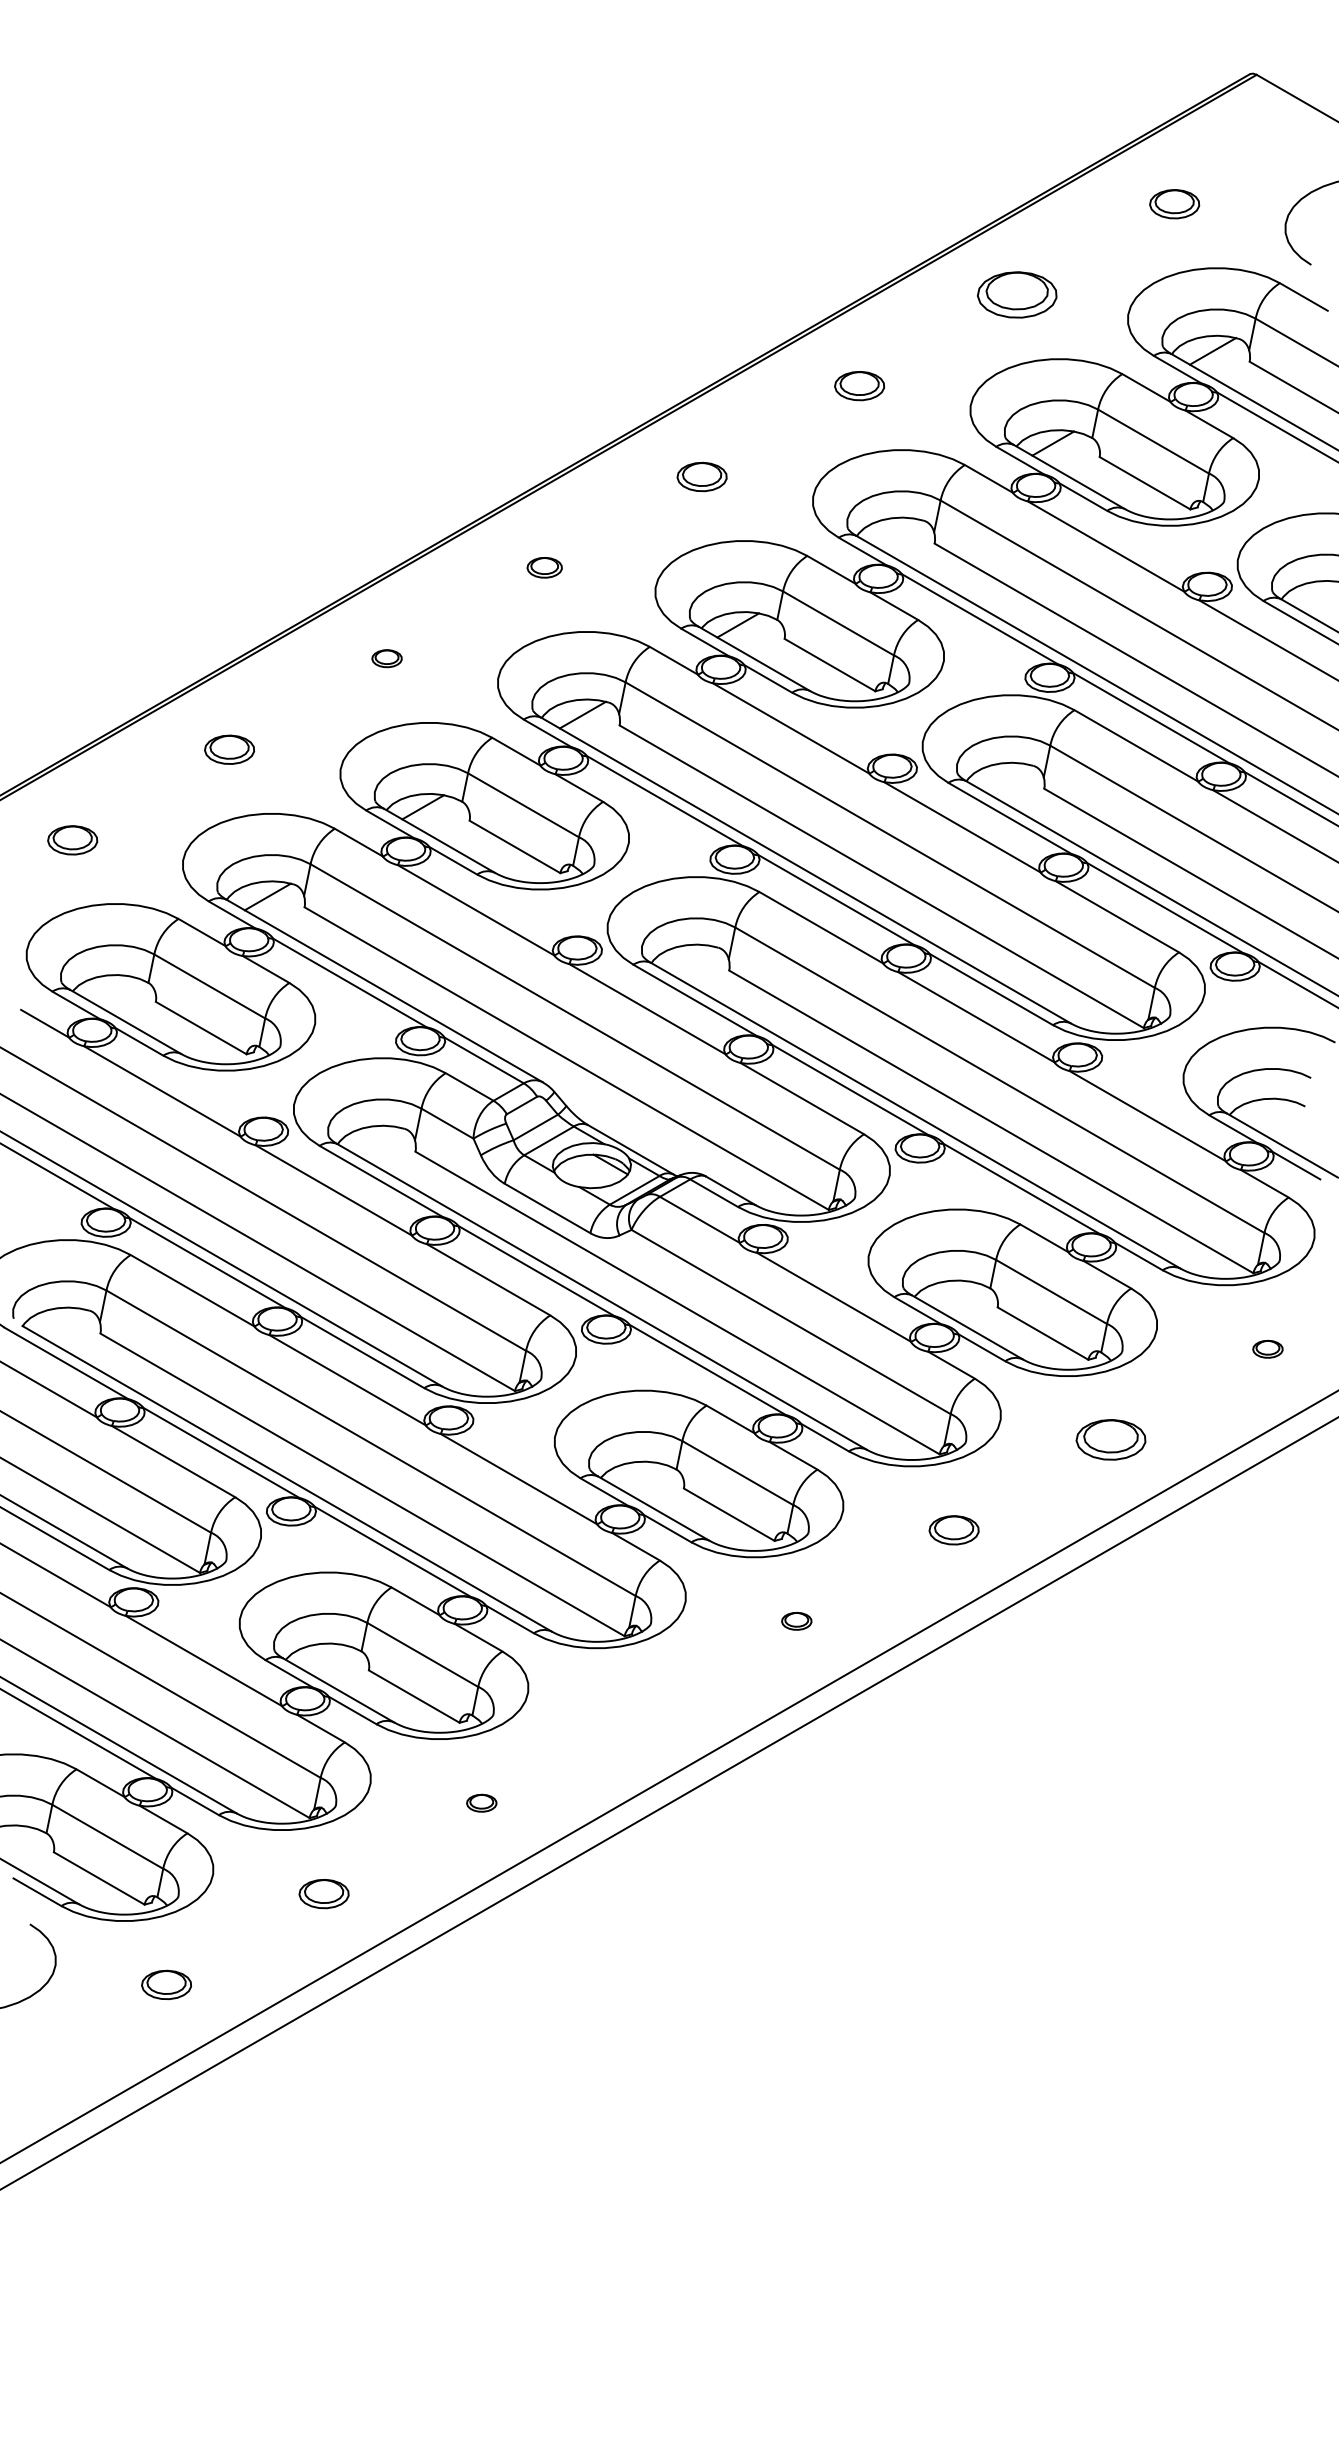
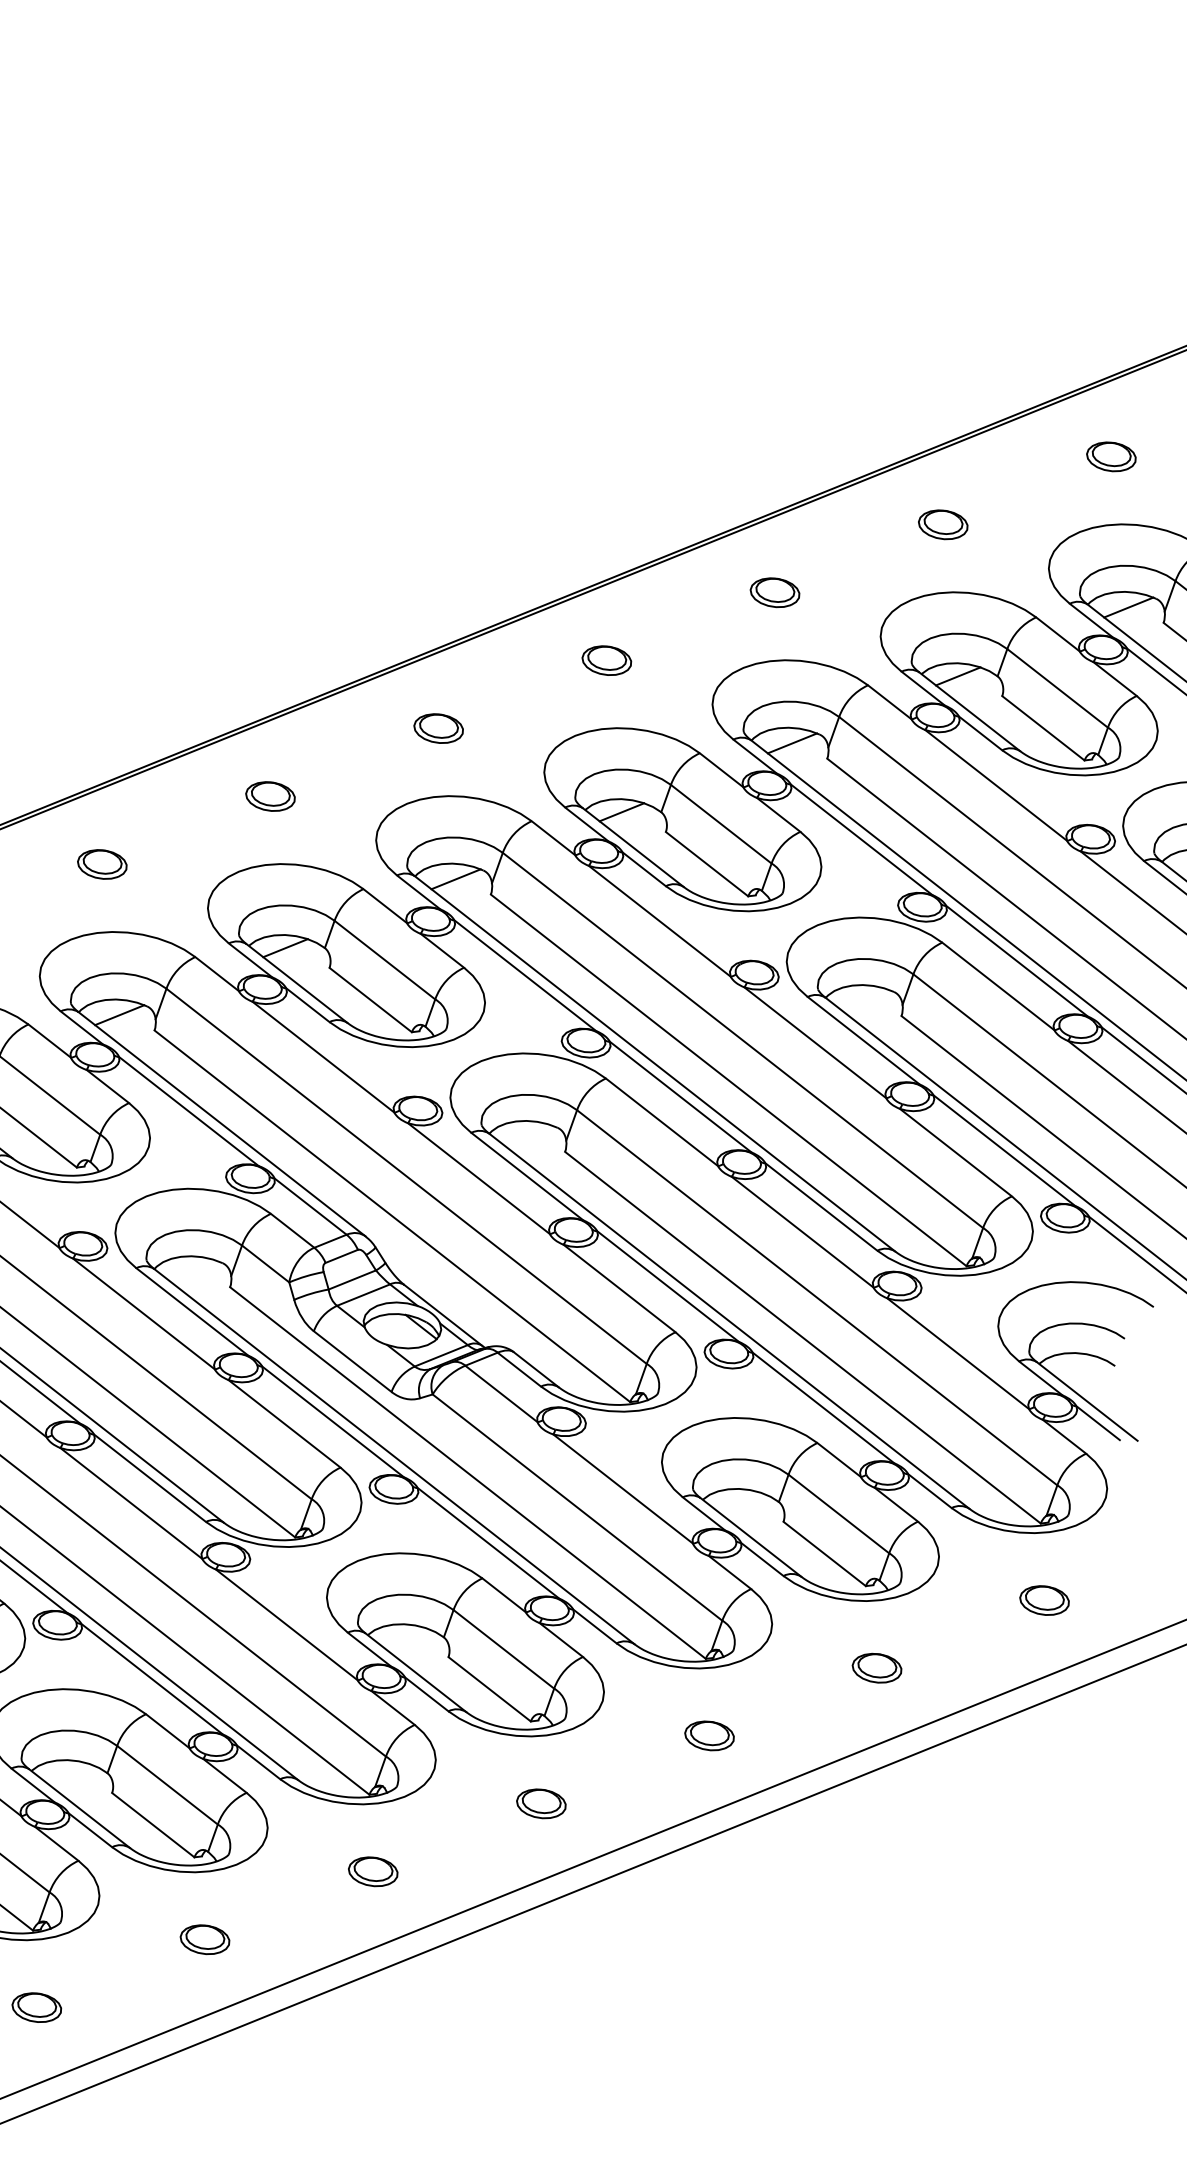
part: (1016, 295) -> (942, 525), size x0.62
line: (897, 532) -> (792, 742), added
part: (544, 567) -> (438, 728), size x1.43
part: (386, 658) -> (269, 796), size x1.67
part: (1267, 1349) -> (1044, 1600), size x1.67
part: (1110, 1439) -> (876, 1667), size x0.71
part: (796, 1621) -> (541, 1804), size x1.67
part: (638, 1712) -> (372, 1872), added
part: (481, 1803) -> (204, 1940), size x1.67

